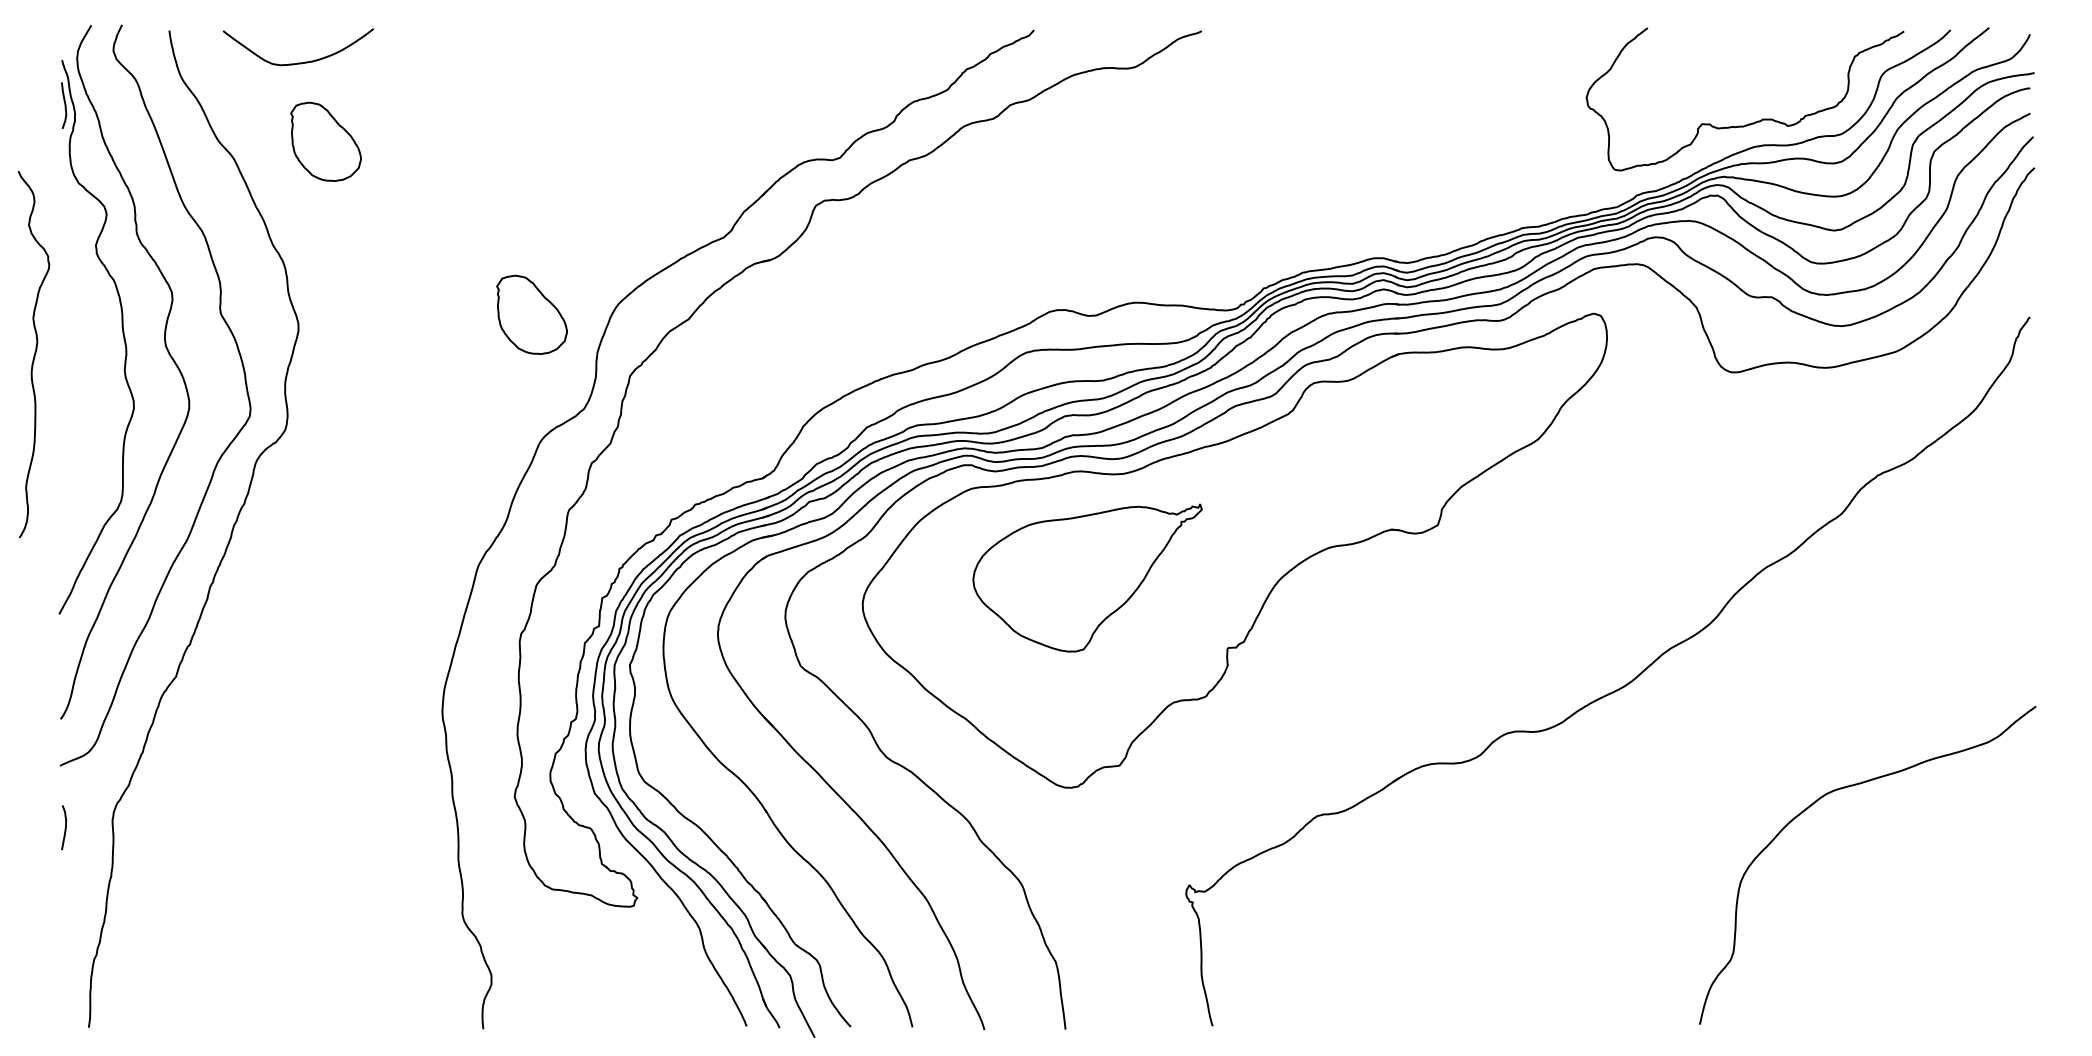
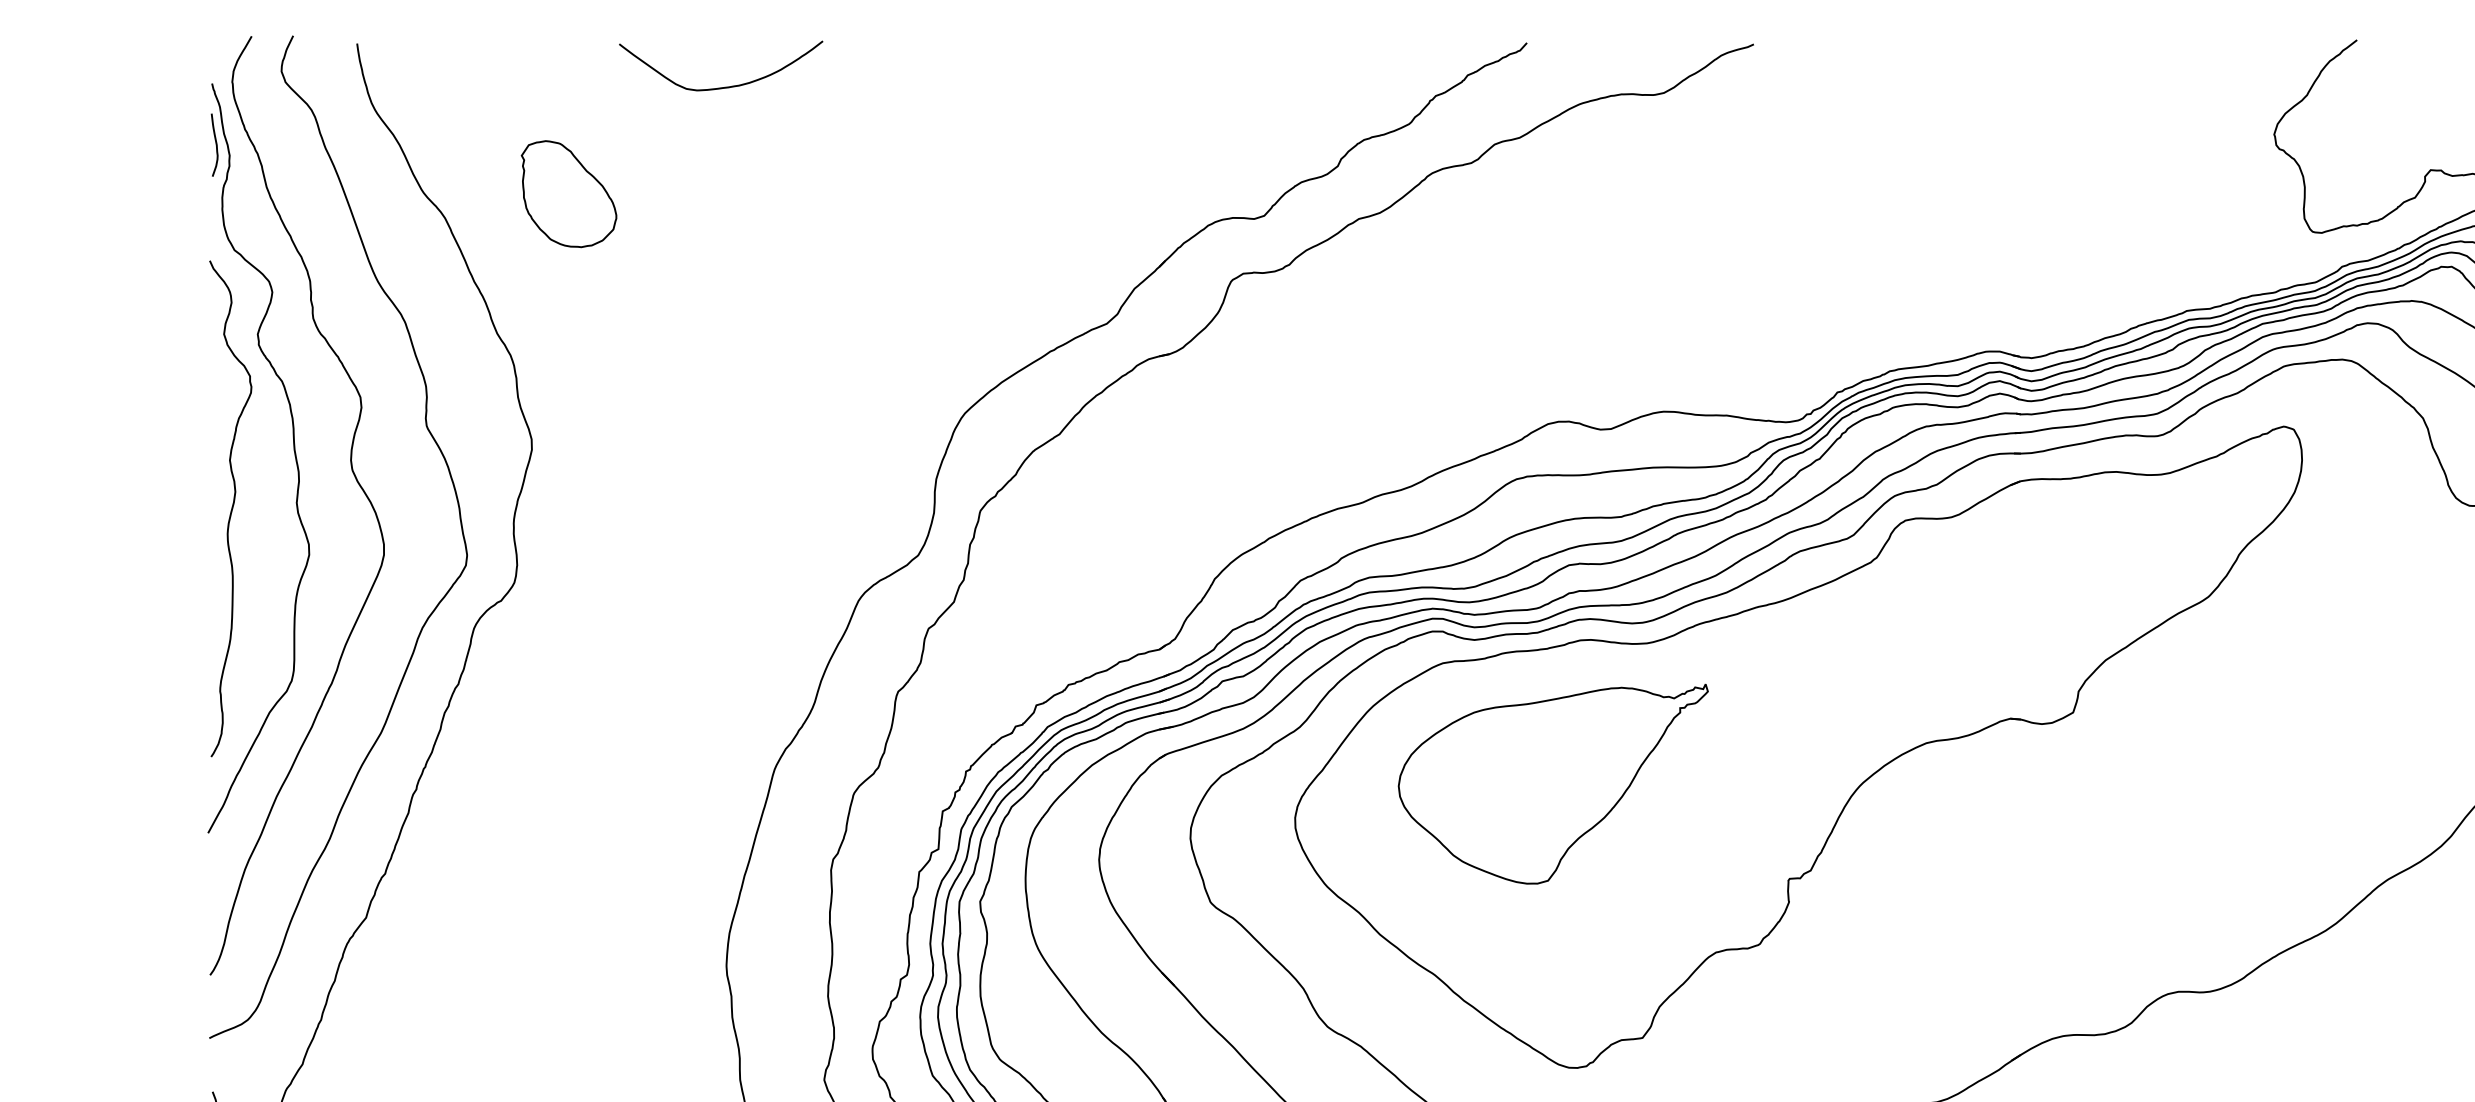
curve: (297, 62) -> (719, 86), moved
part: (531, 314) -> (847, 427), removed
curve: (34, 354) -> (231, 508), moved
part: (1087, 577) -> (1553, 783), moved

